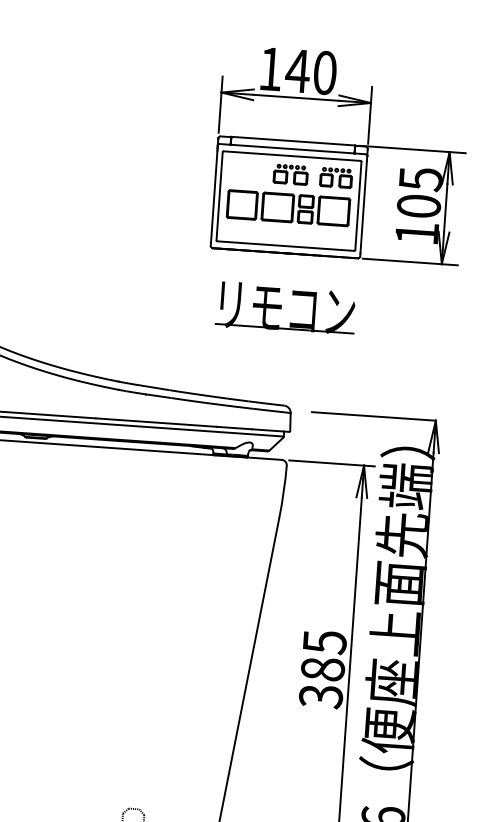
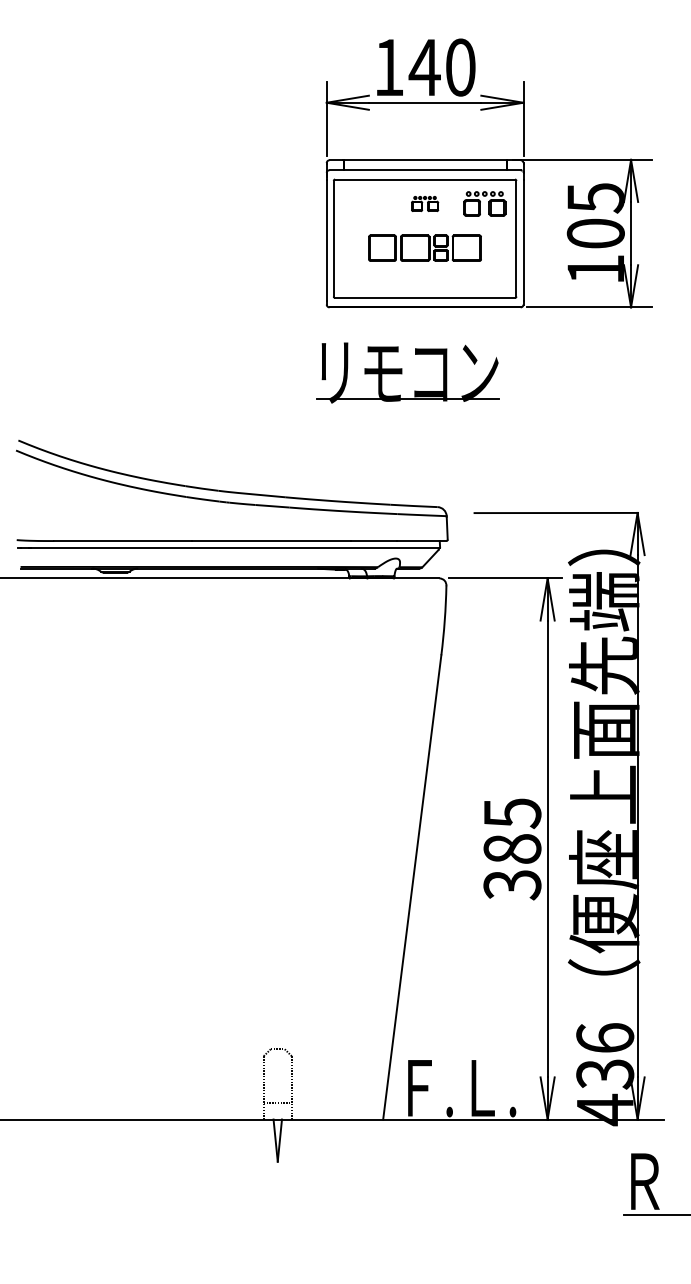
part: (290, 174) -> (424, 203), size x0.6
part: (288, 208) -> (424, 248), size x0.7
part: (285, 308) -> (407, 372), moved

